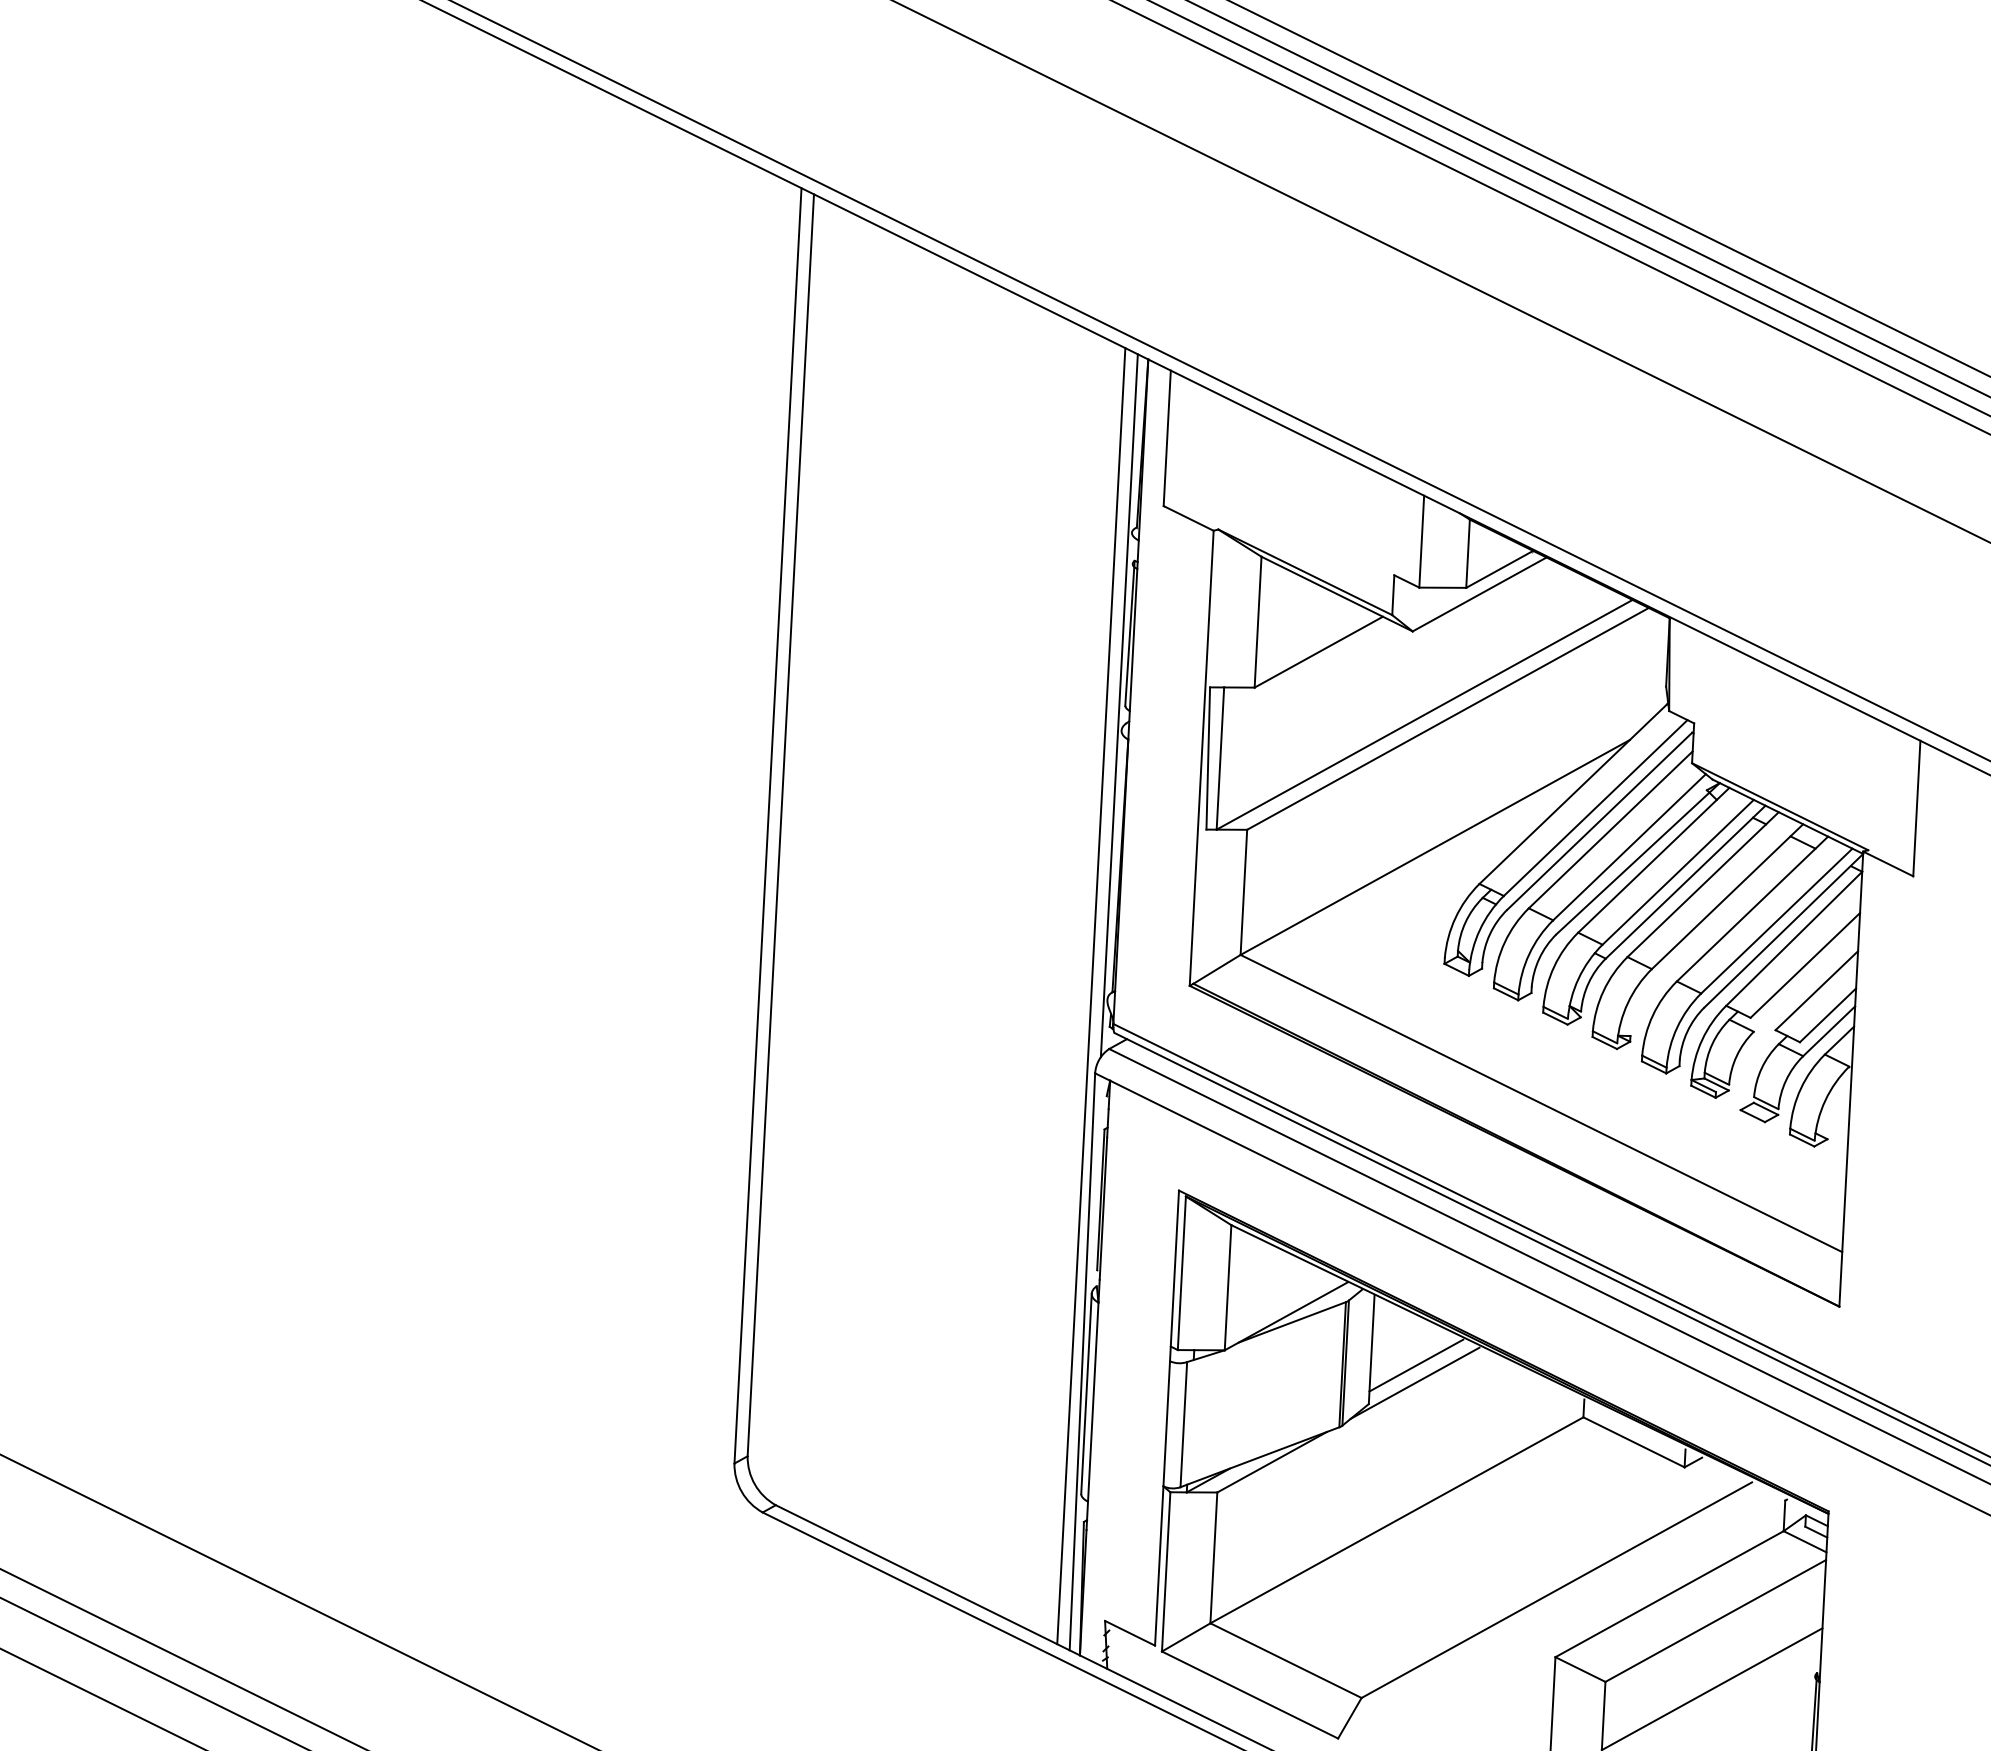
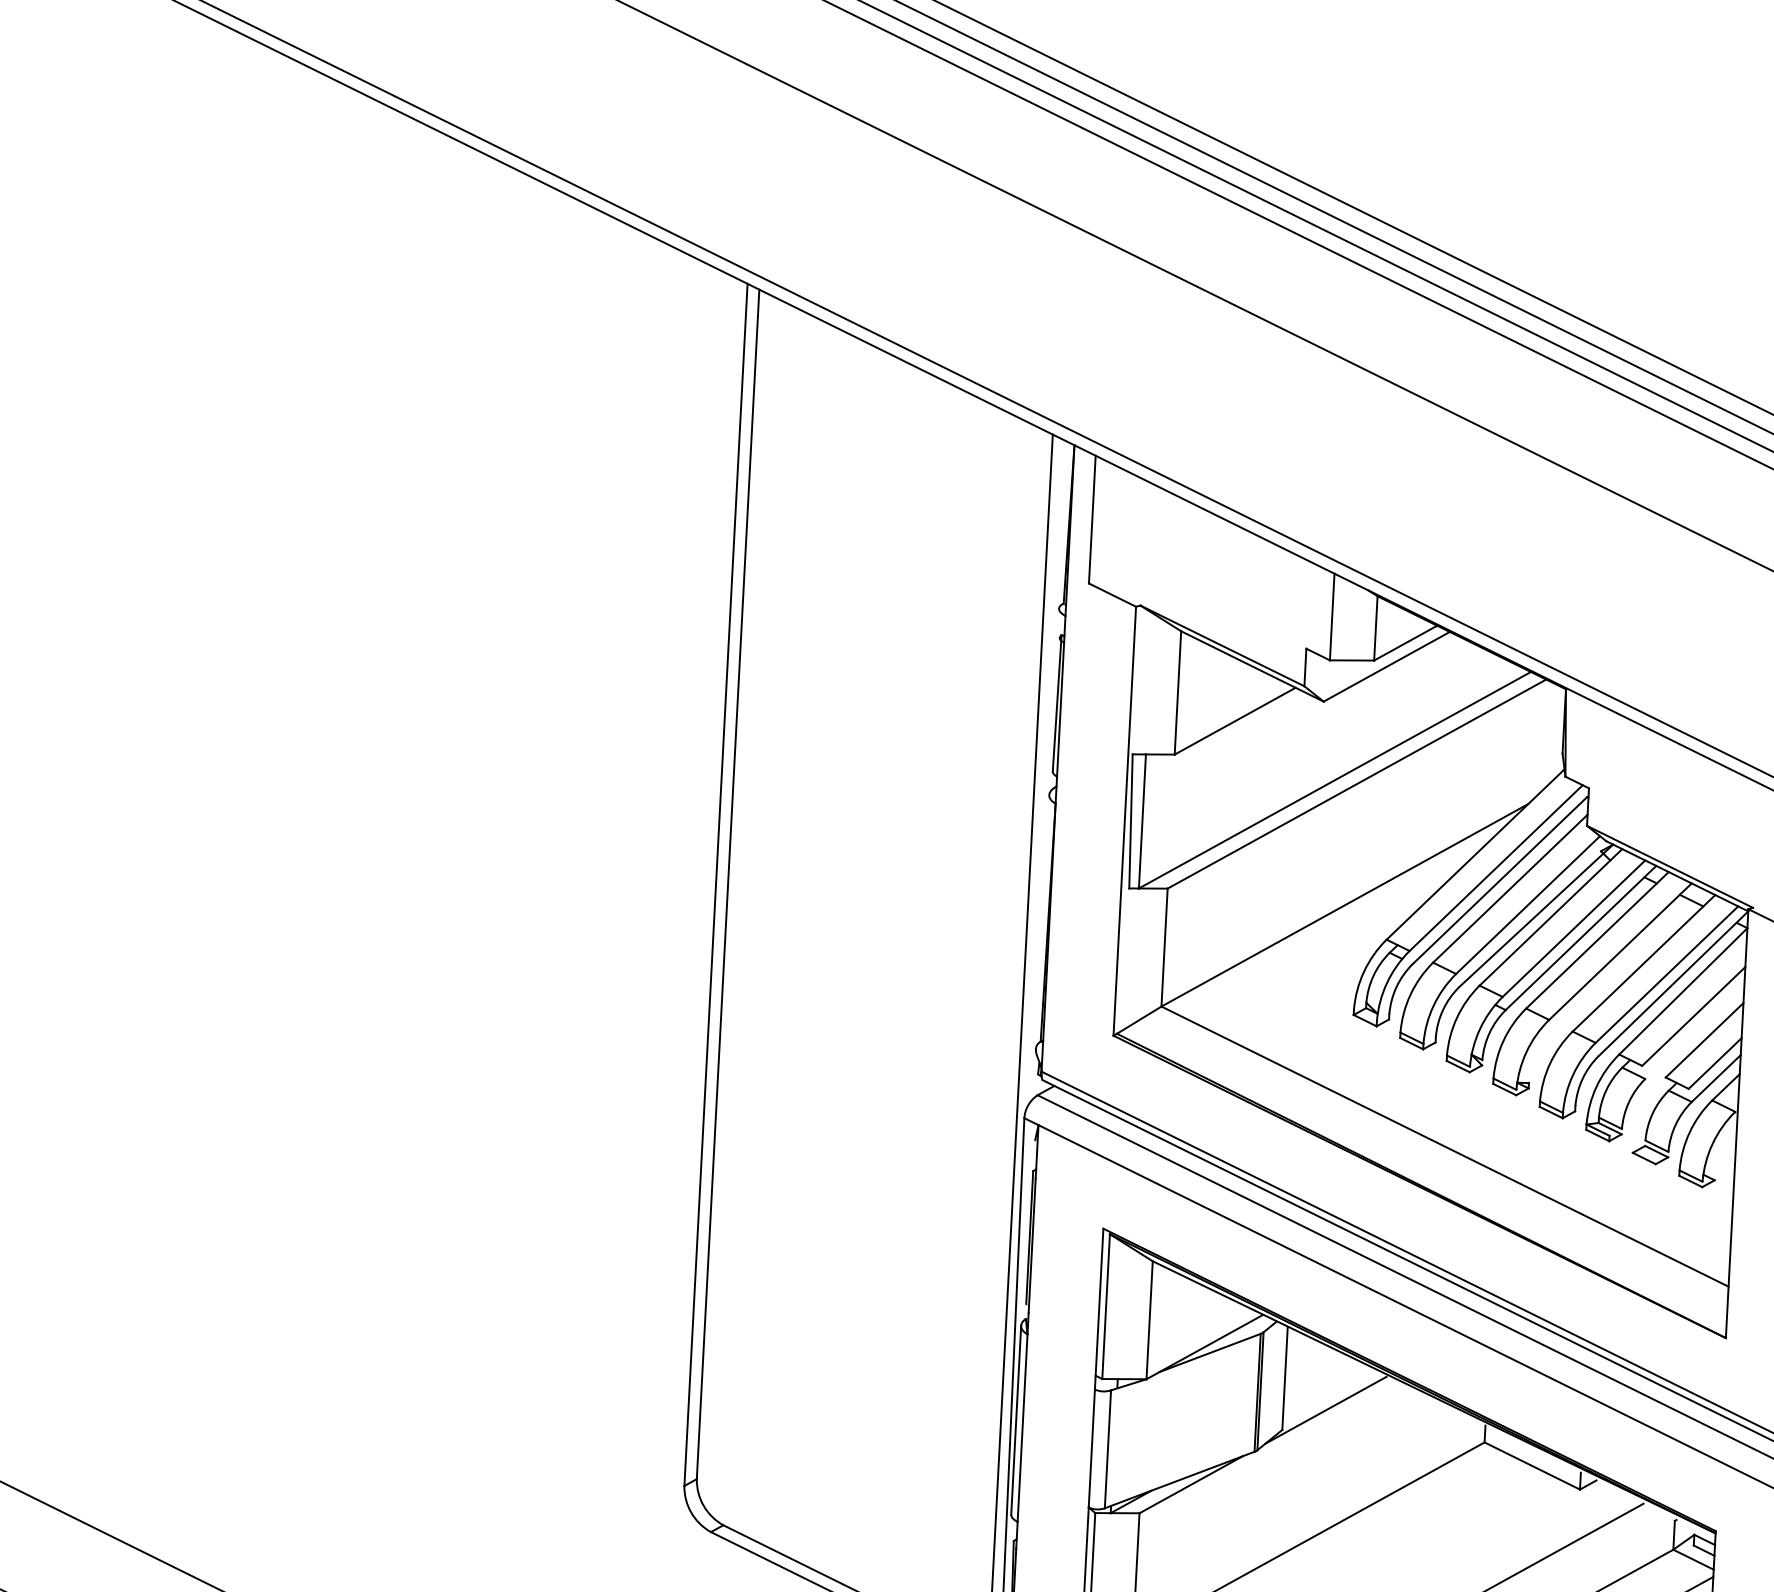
line: (1118, 705) -> (1046, 771), removed
line: (1416, 1365) -> (1327, 1393), removed

